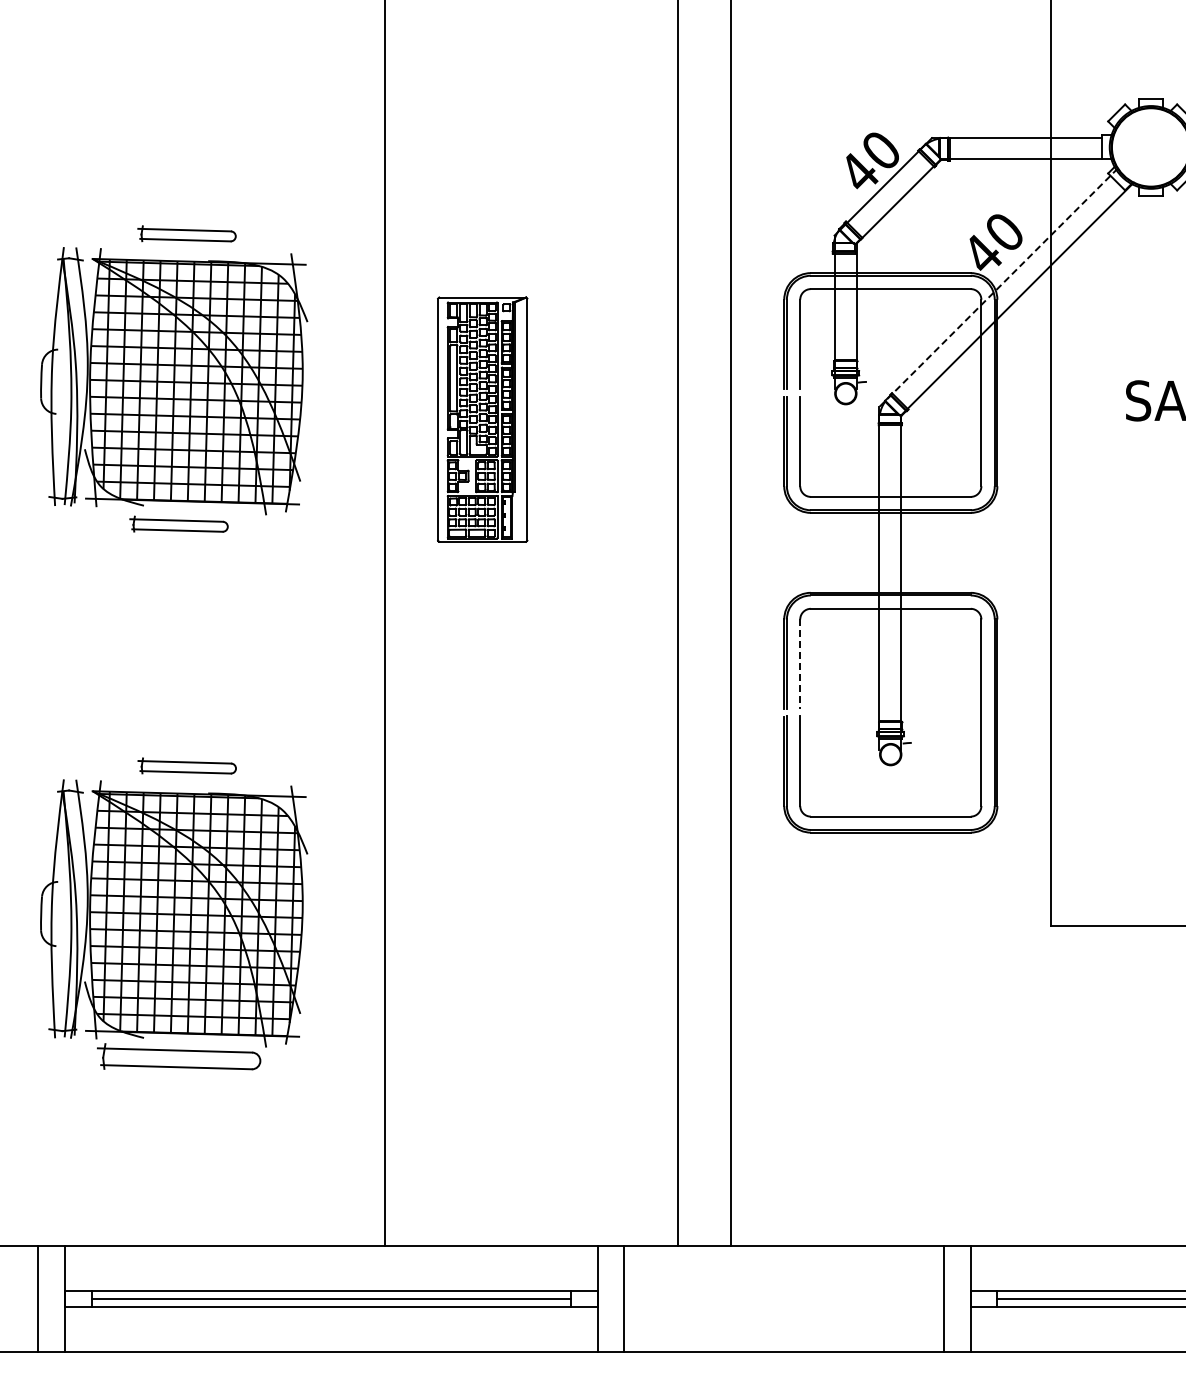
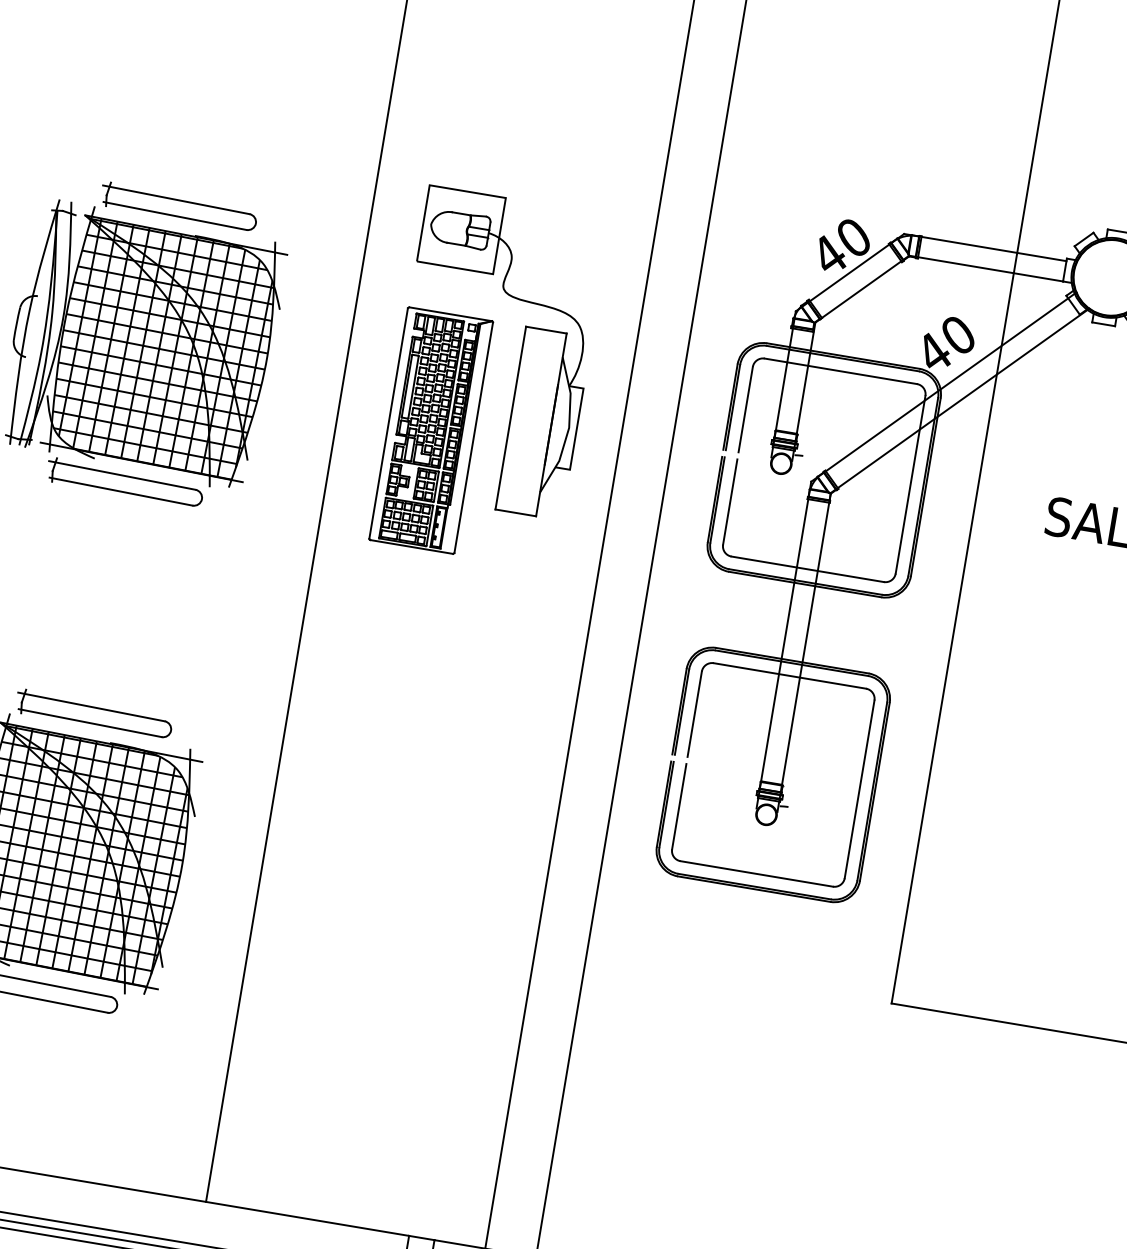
part: (186, 233) -> (178, 206), size x1.67
line: (998, 287) -> (943, 386), dashed -> solid
part: (561, 328) -> (520, 356), added
part: (178, 523) -> (124, 481), size x1.67
line: (800, 664) -> (694, 714), dashed -> solid
part: (187, 765) -> (94, 713), size x1.67

